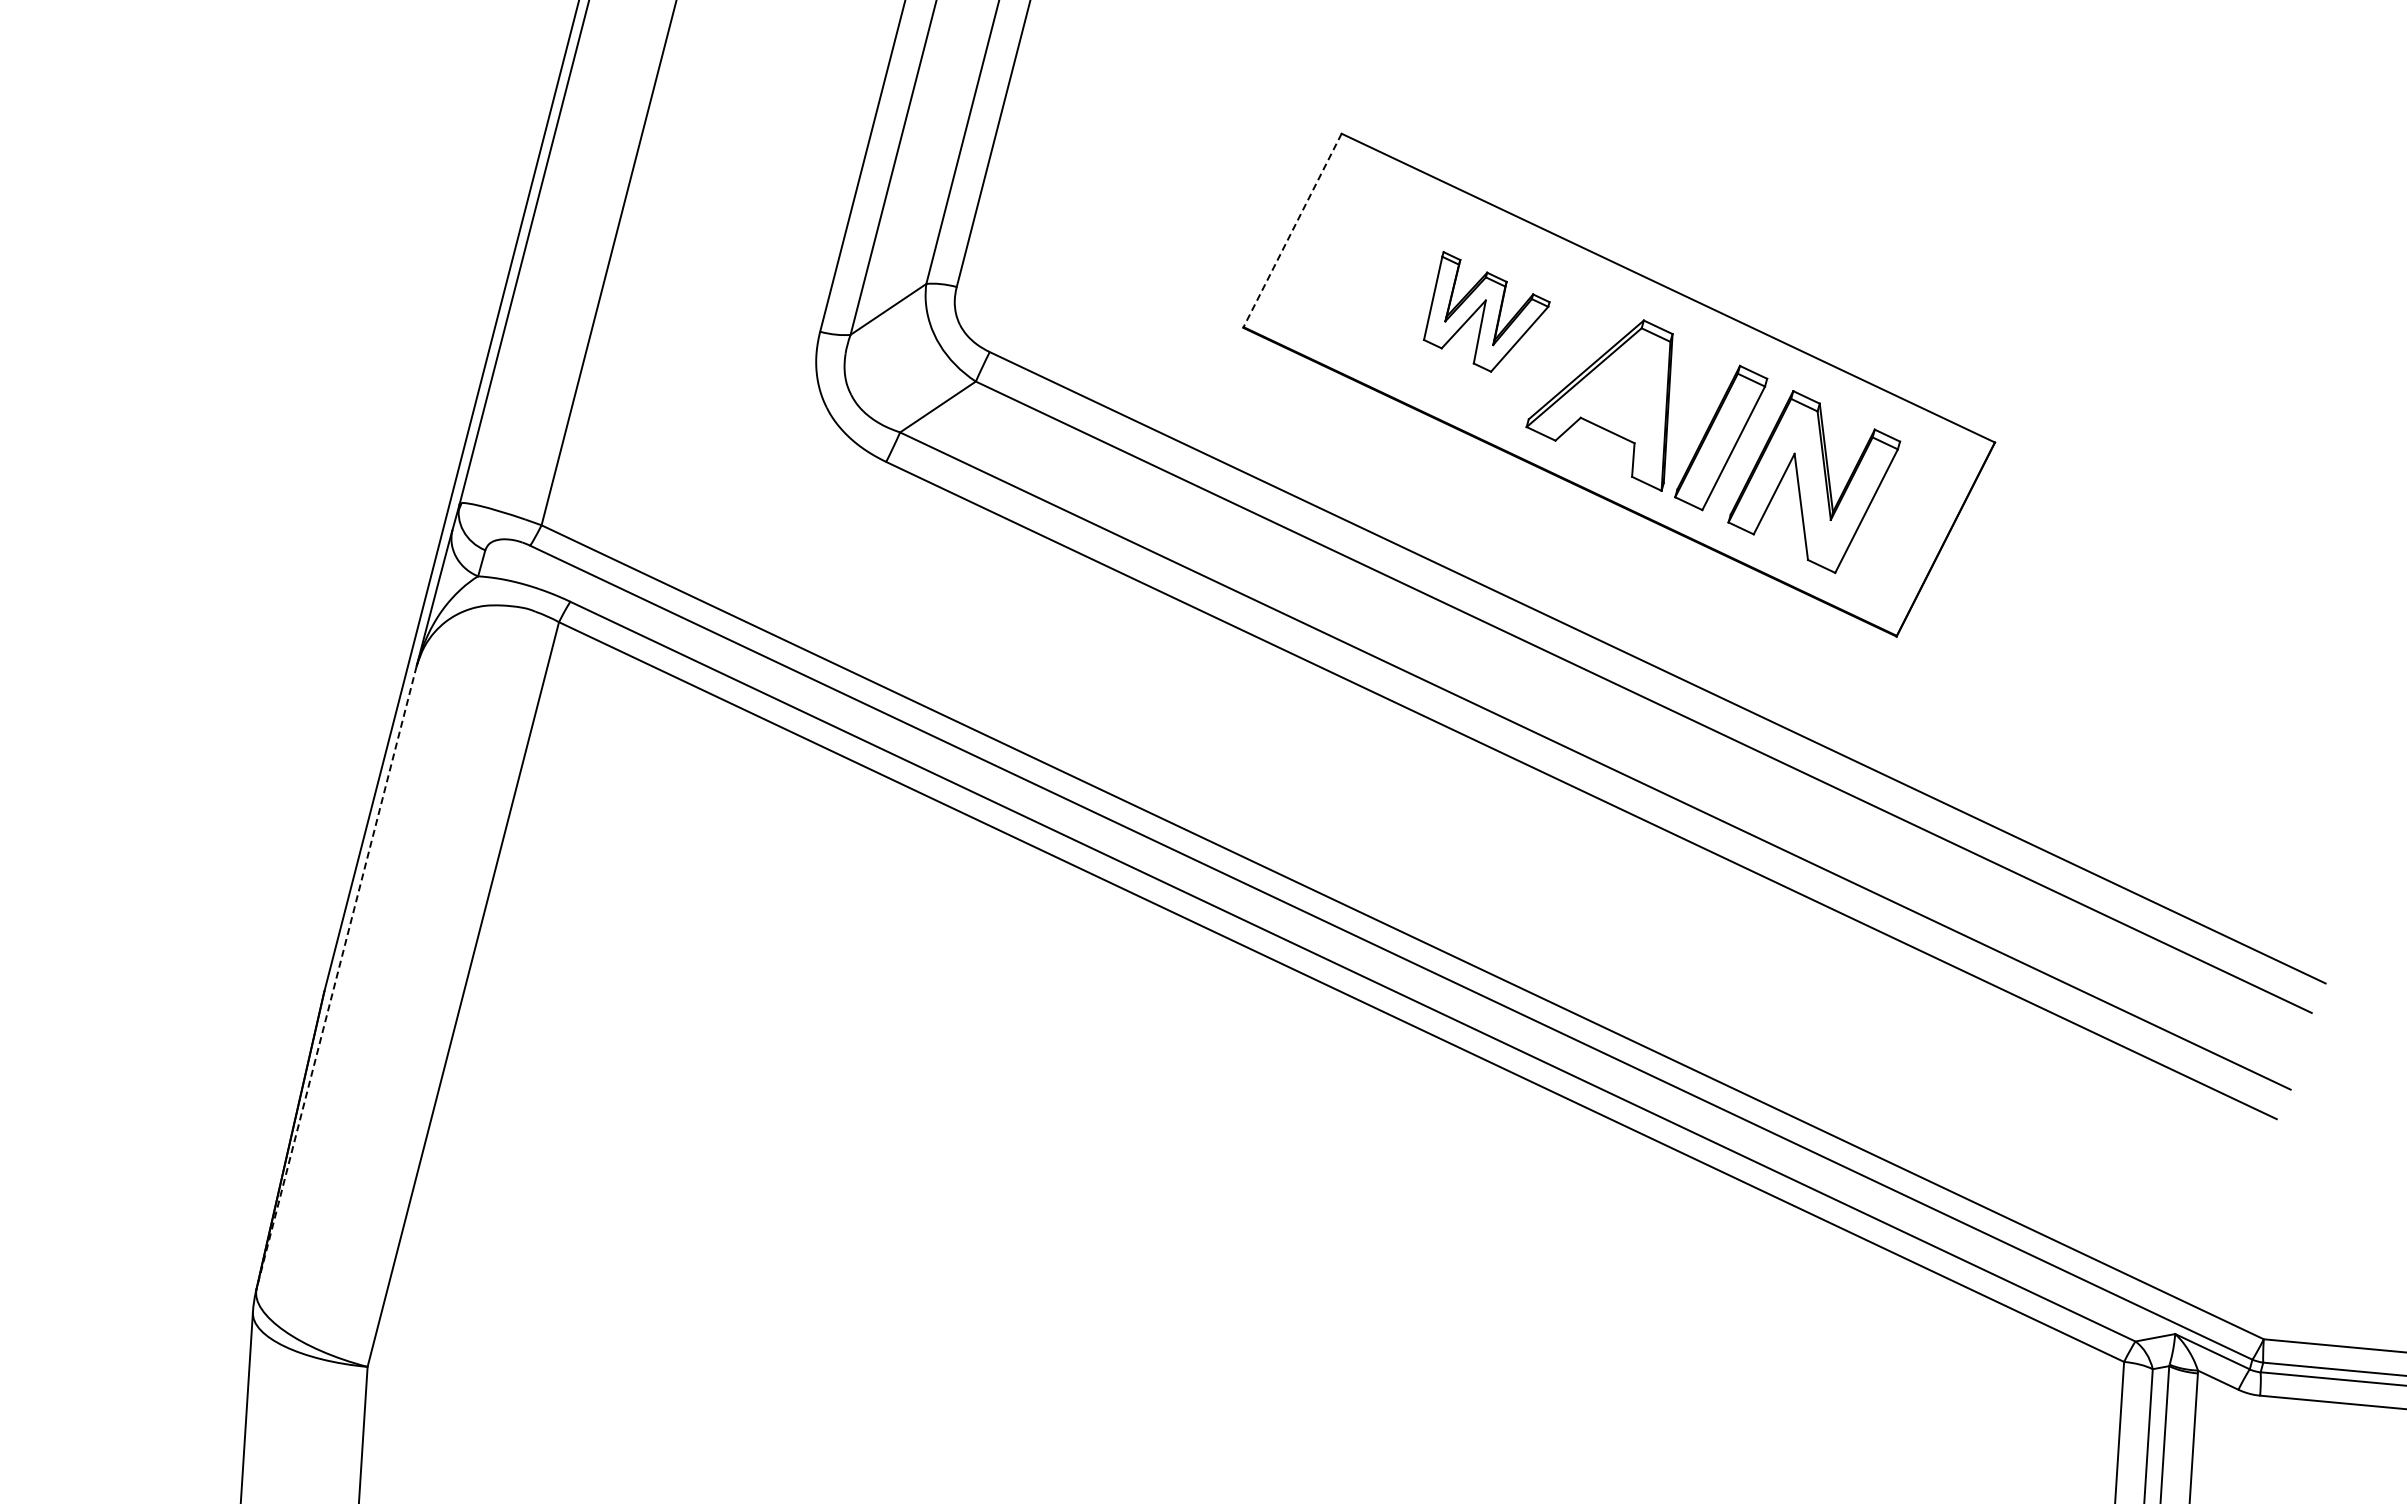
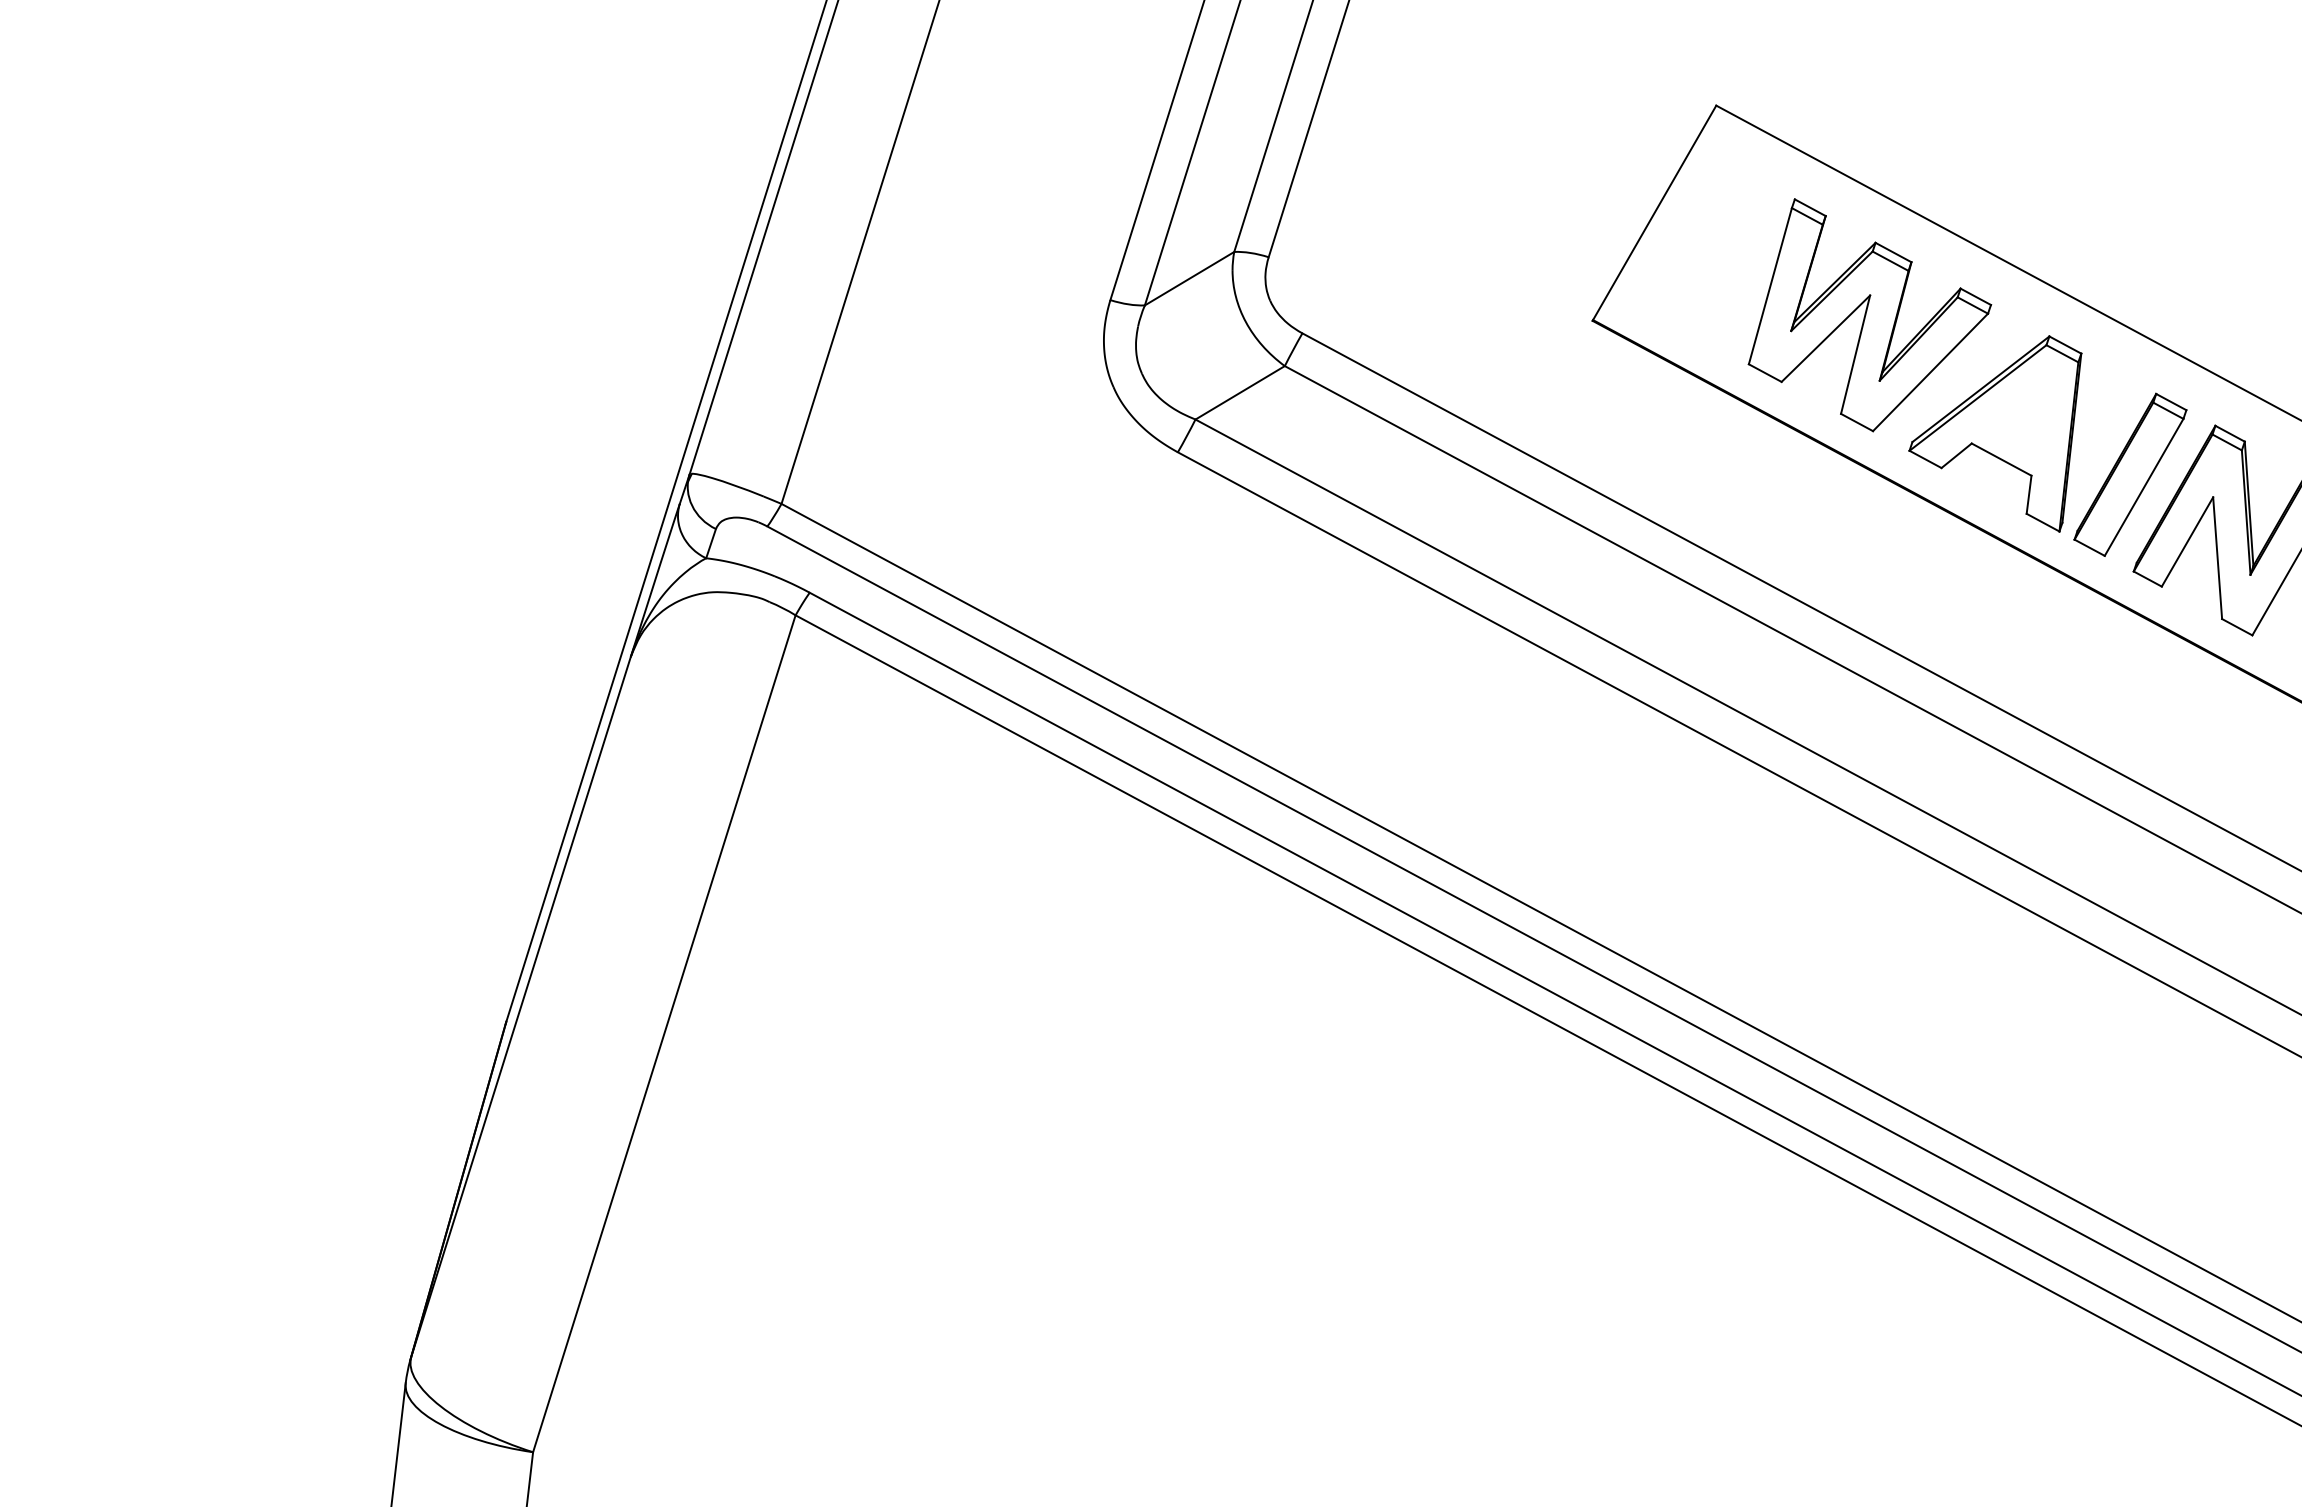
line: (1292, 230) -> (1654, 212), dashed -> solid
part: (1486, 311) -> (1870, 316), size x1.67
line: (336, 978) -> (520, 1007), dashed -> solid

